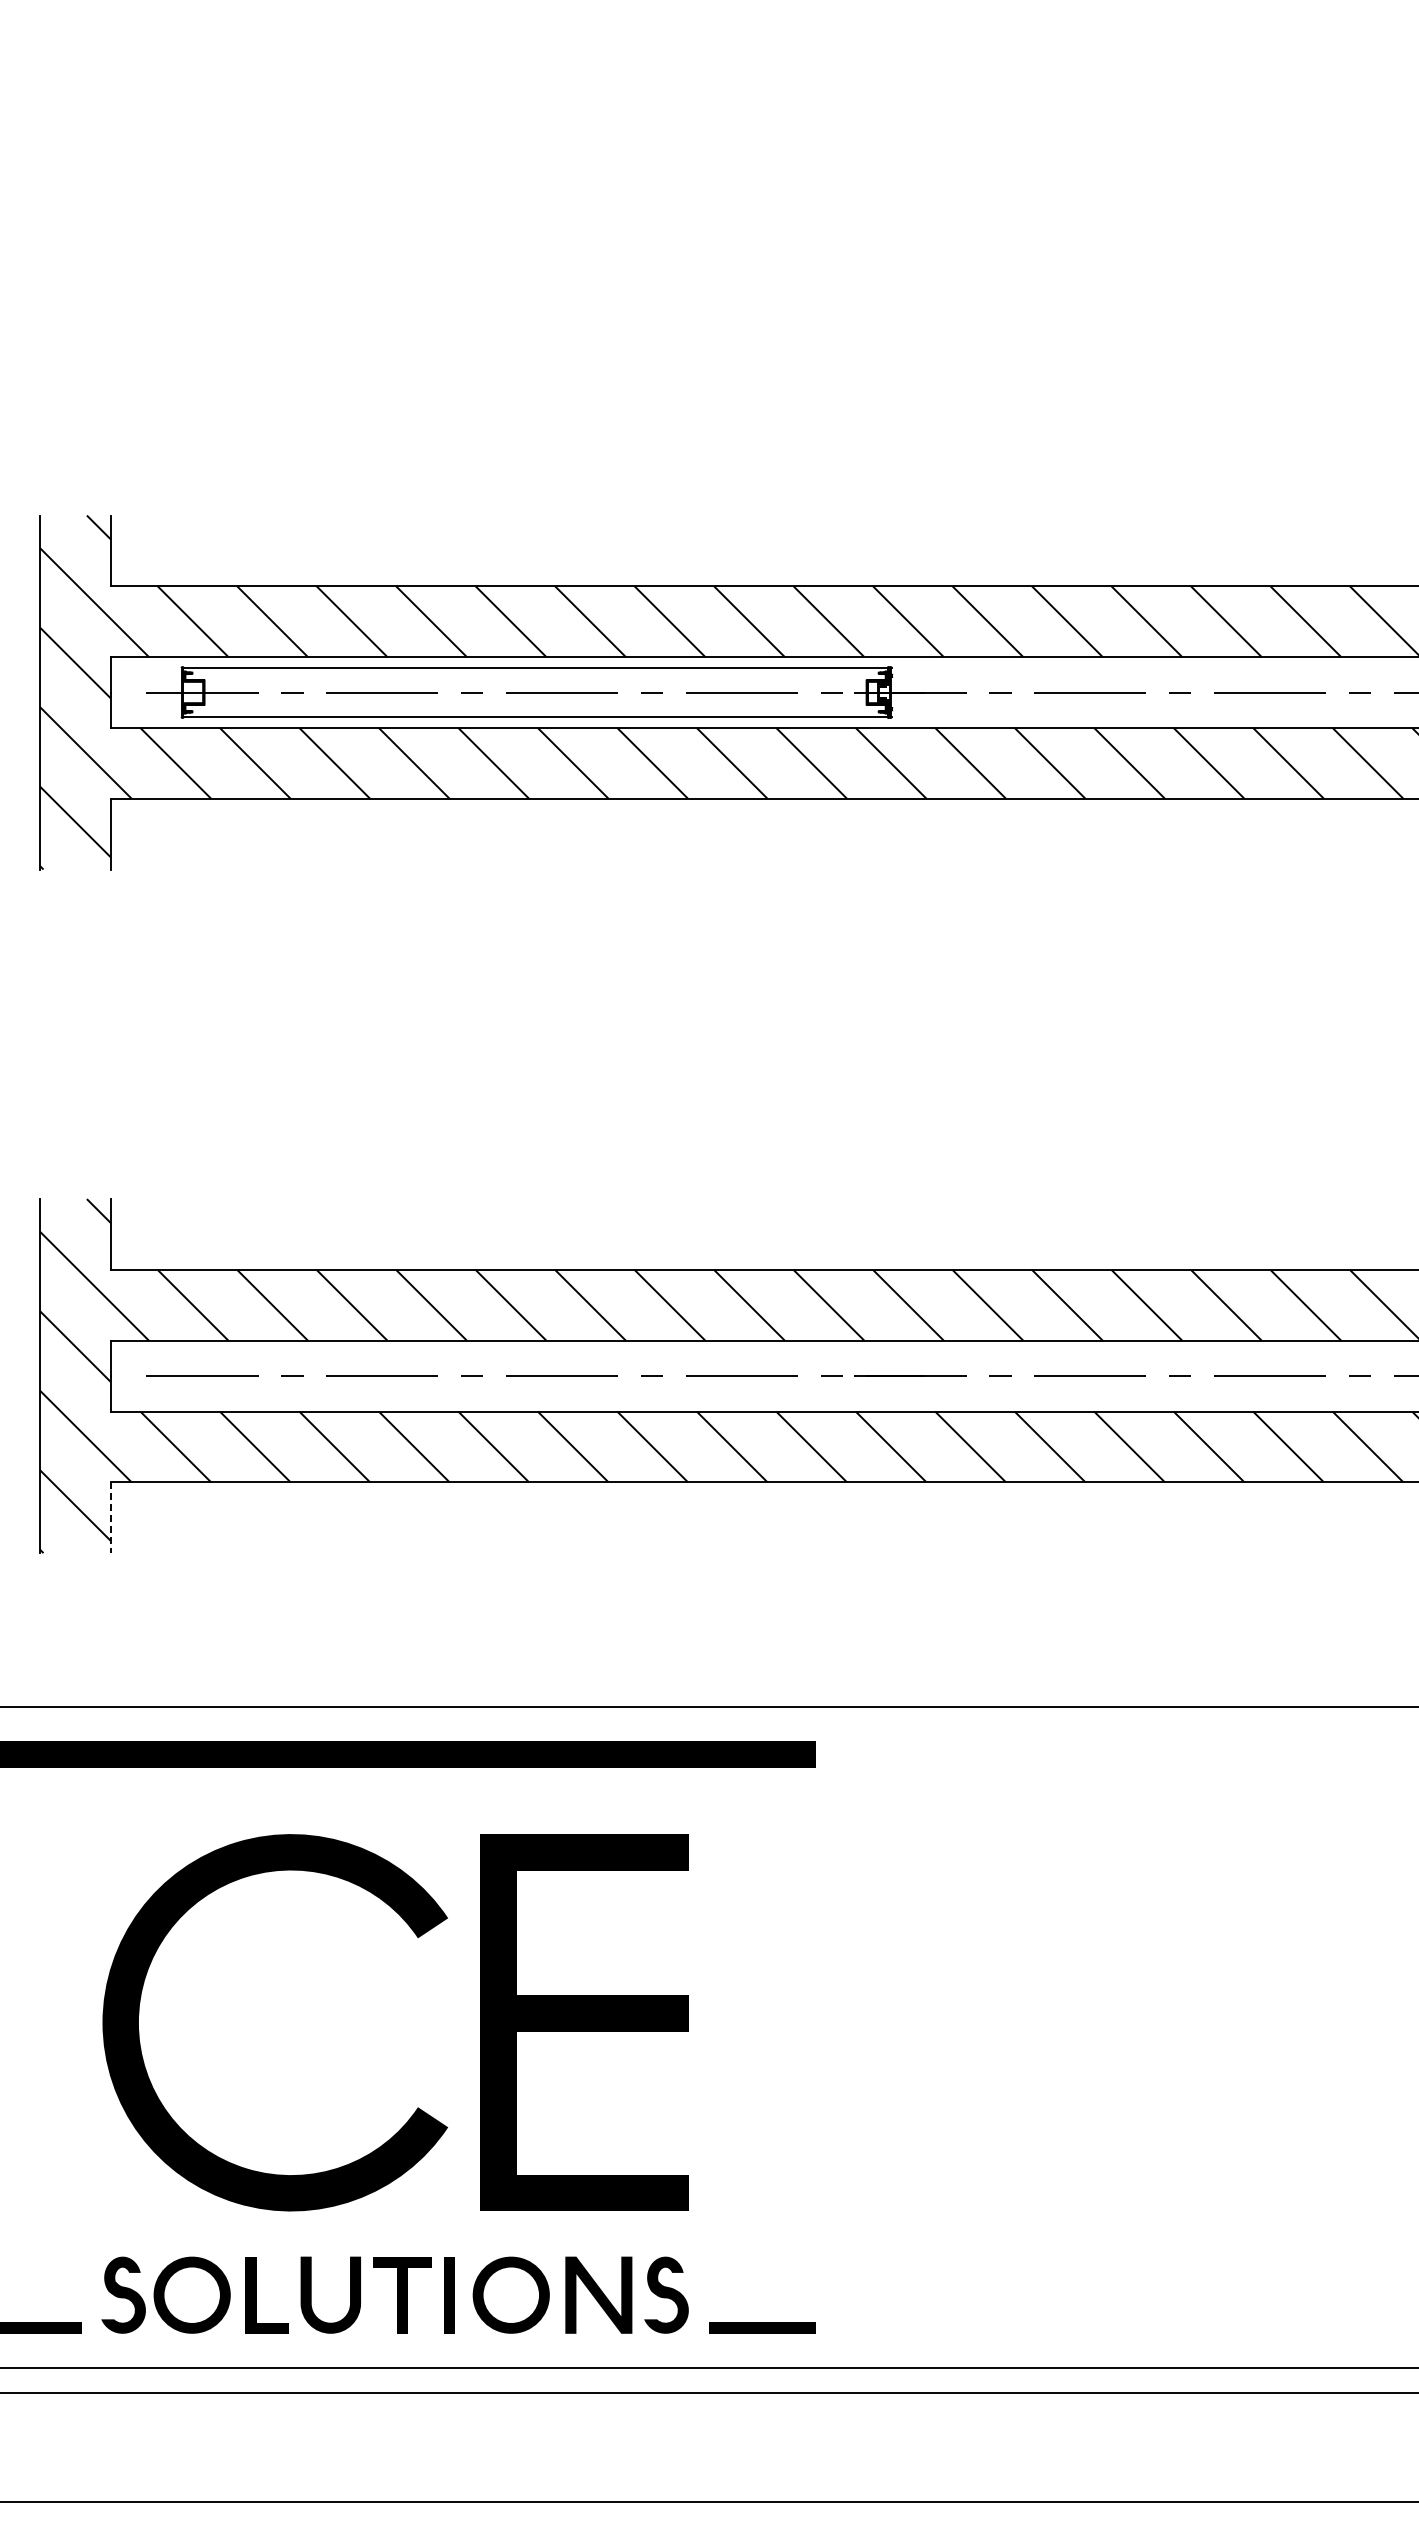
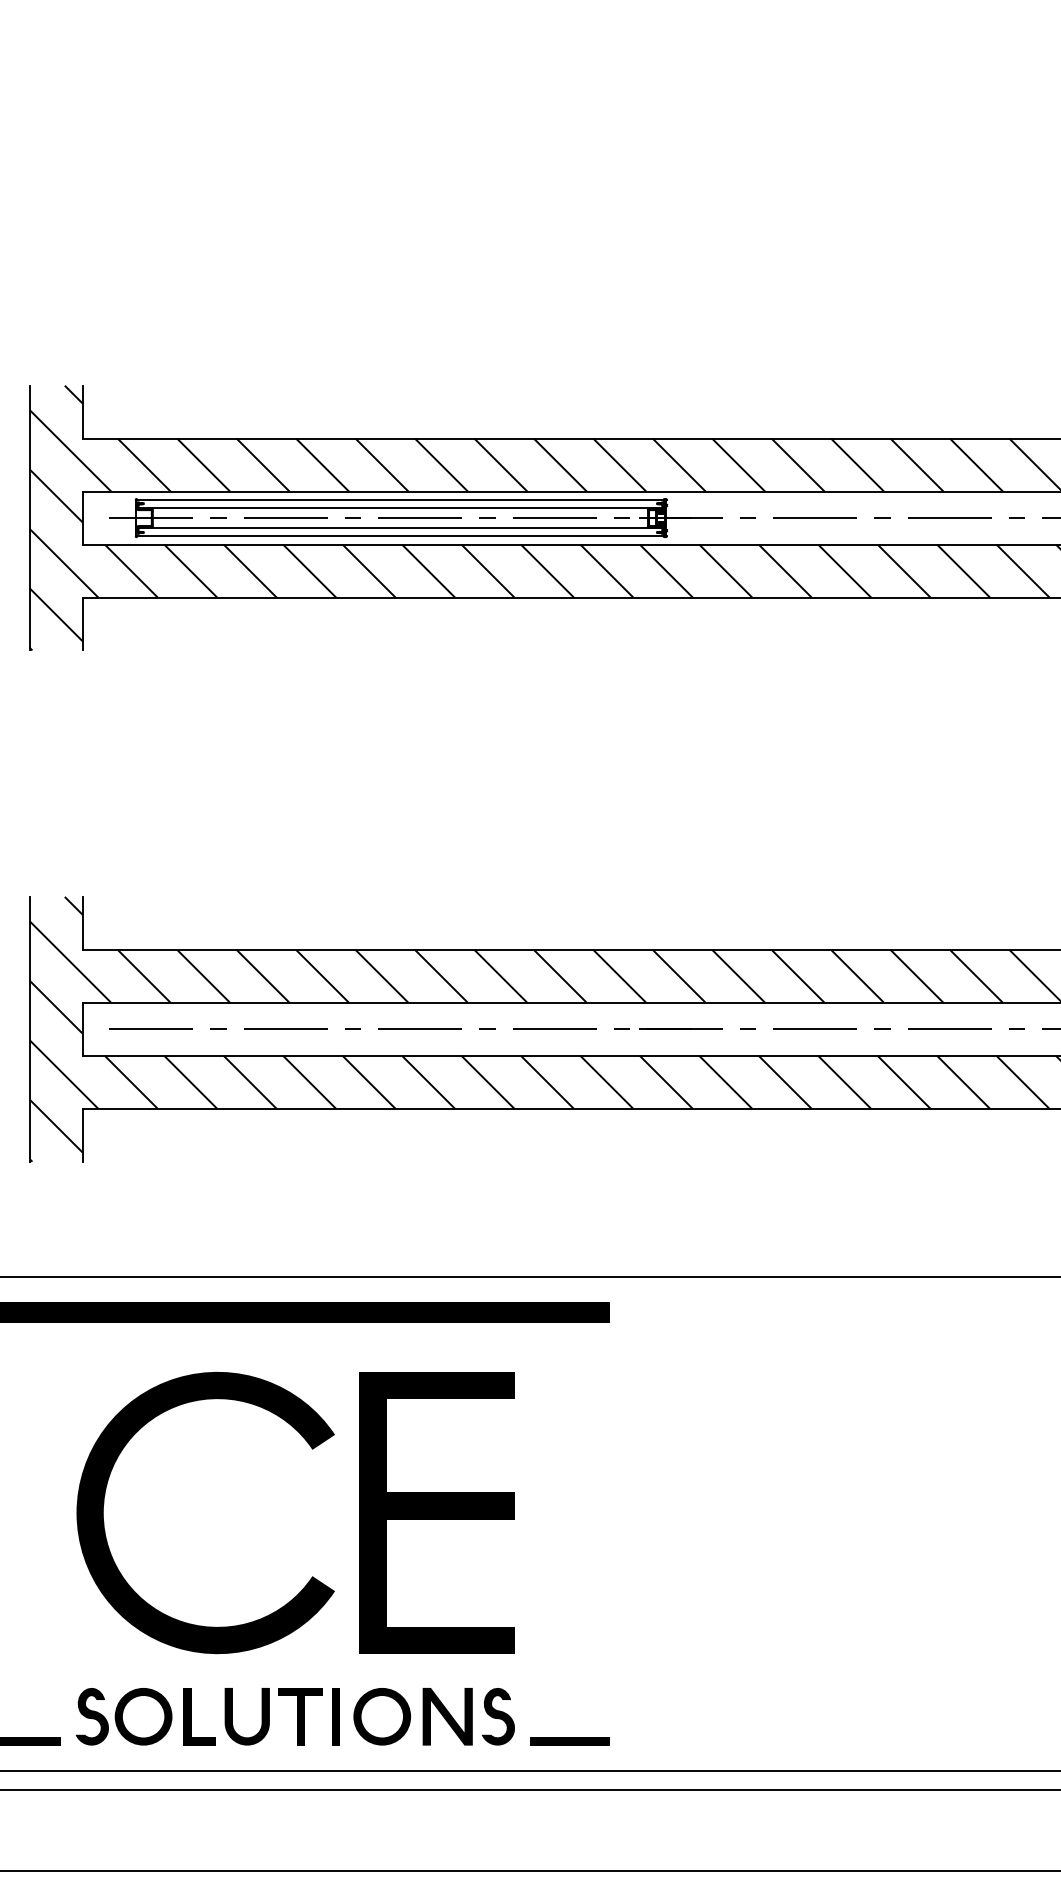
line: (535, 679) -> (400, 508), added
line: (535, 705) -> (400, 527), added
line: (110, 1518) -> (82, 1135), dashed -> solid

